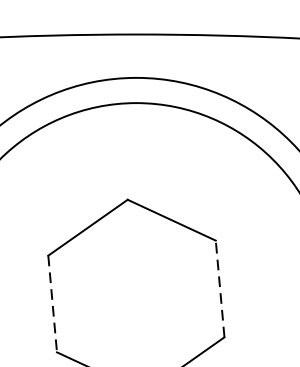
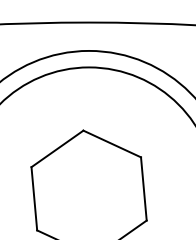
line: (219, 288) -> (143, 188), dashed -> solid
line: (52, 303) -> (34, 198), dashed -> solid

